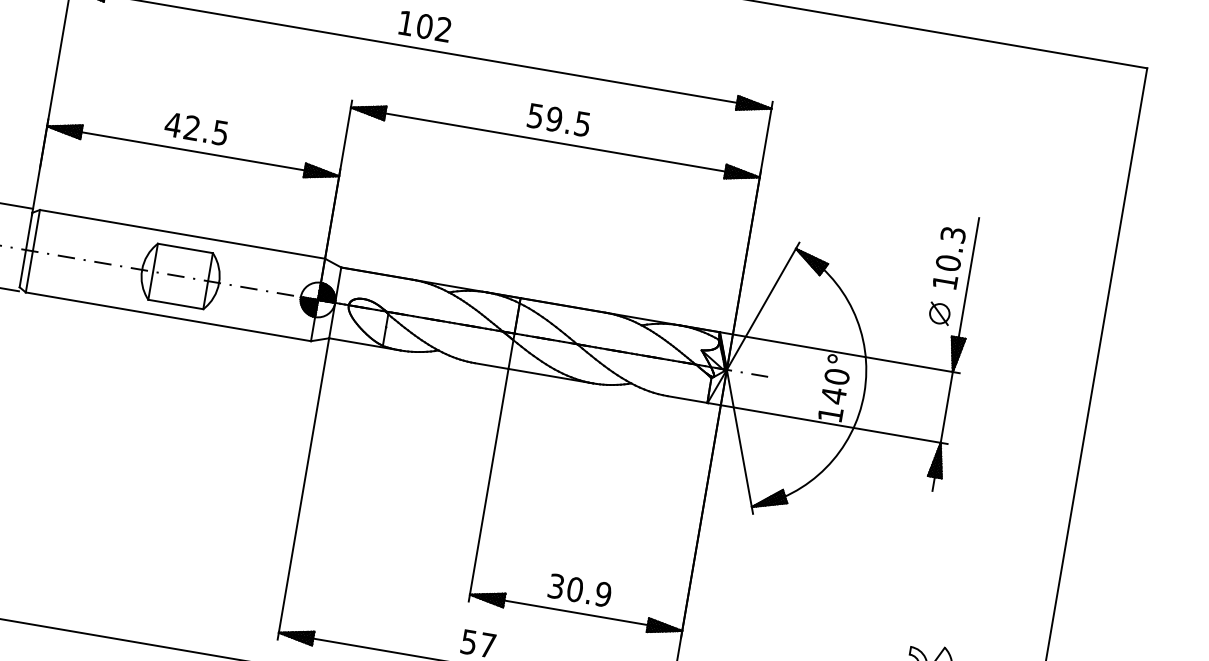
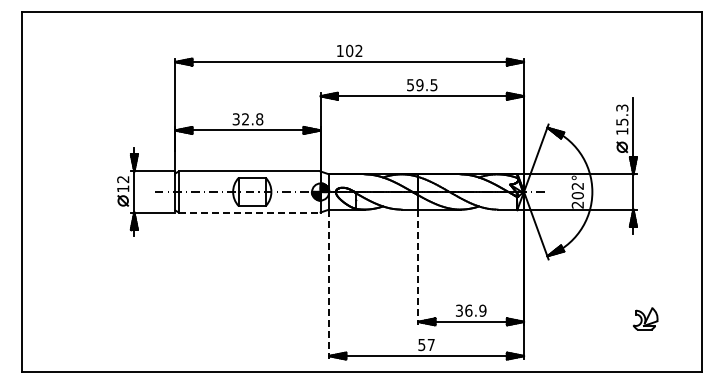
text: (195, 129) -> (247, 119), 42.5 -> 32.8
text: (949, 261) -> (622, 121), 10.3 -> 15.3
line: (168, 316) -> (249, 212), solid -> dashed
text: (833, 395) -> (577, 195), 140° -> 202°
line: (488, 485) -> (418, 267), solid -> dashed
line: (304, 488) -> (329, 284), solid -> dashed
text: (574, 588) -> (468, 310), 30.9 -> 36.9

